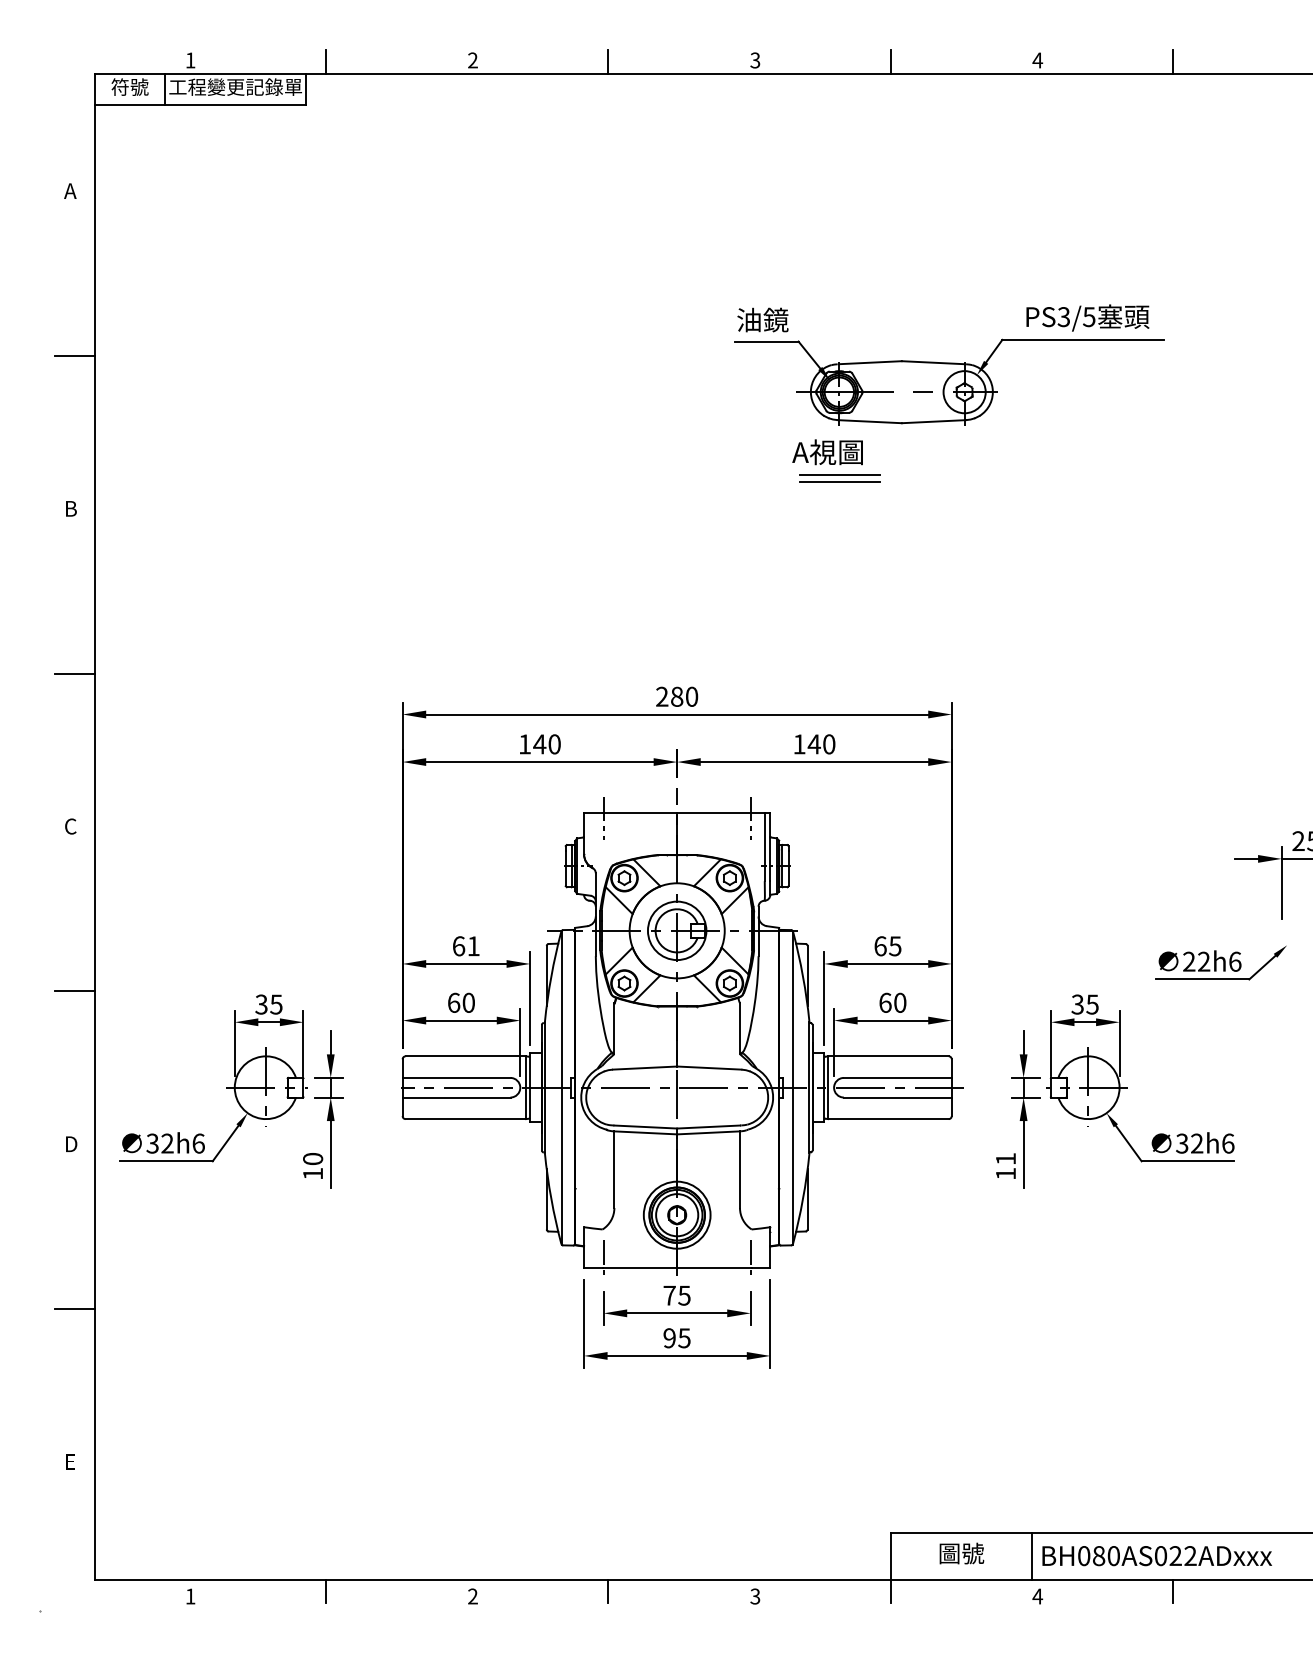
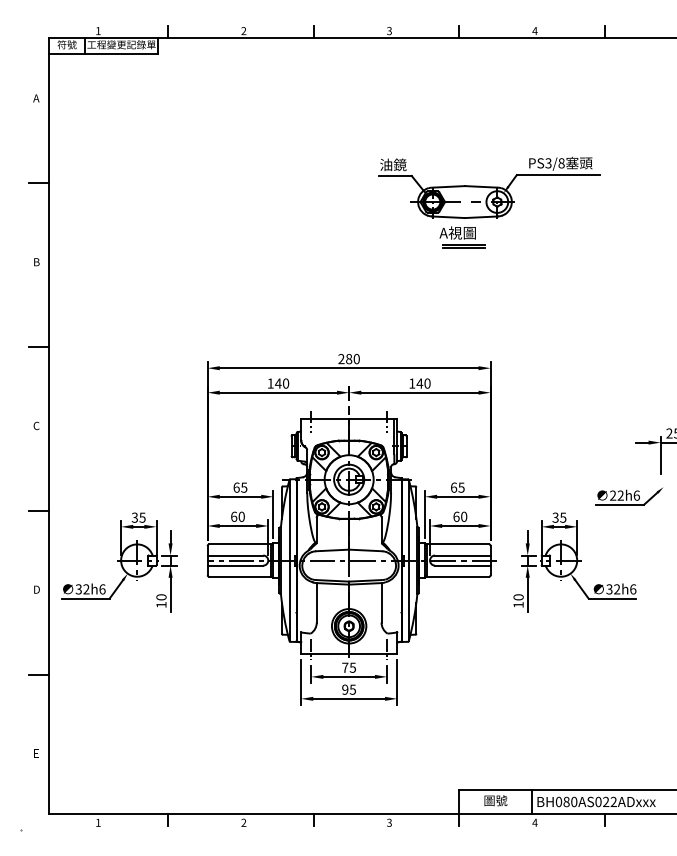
text: (1089, 317) -> (561, 163), PS3/5 -> PS3/8
part: (836, 460) -> (462, 237), moved
text: (474, 945) -> (244, 487), 61 -> 65
text: (1005, 1159) -> (518, 597), 11 -> 10

